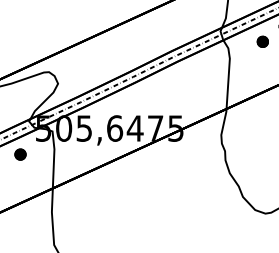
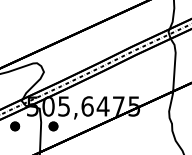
part: (70, 154) -> (53, 126), added

